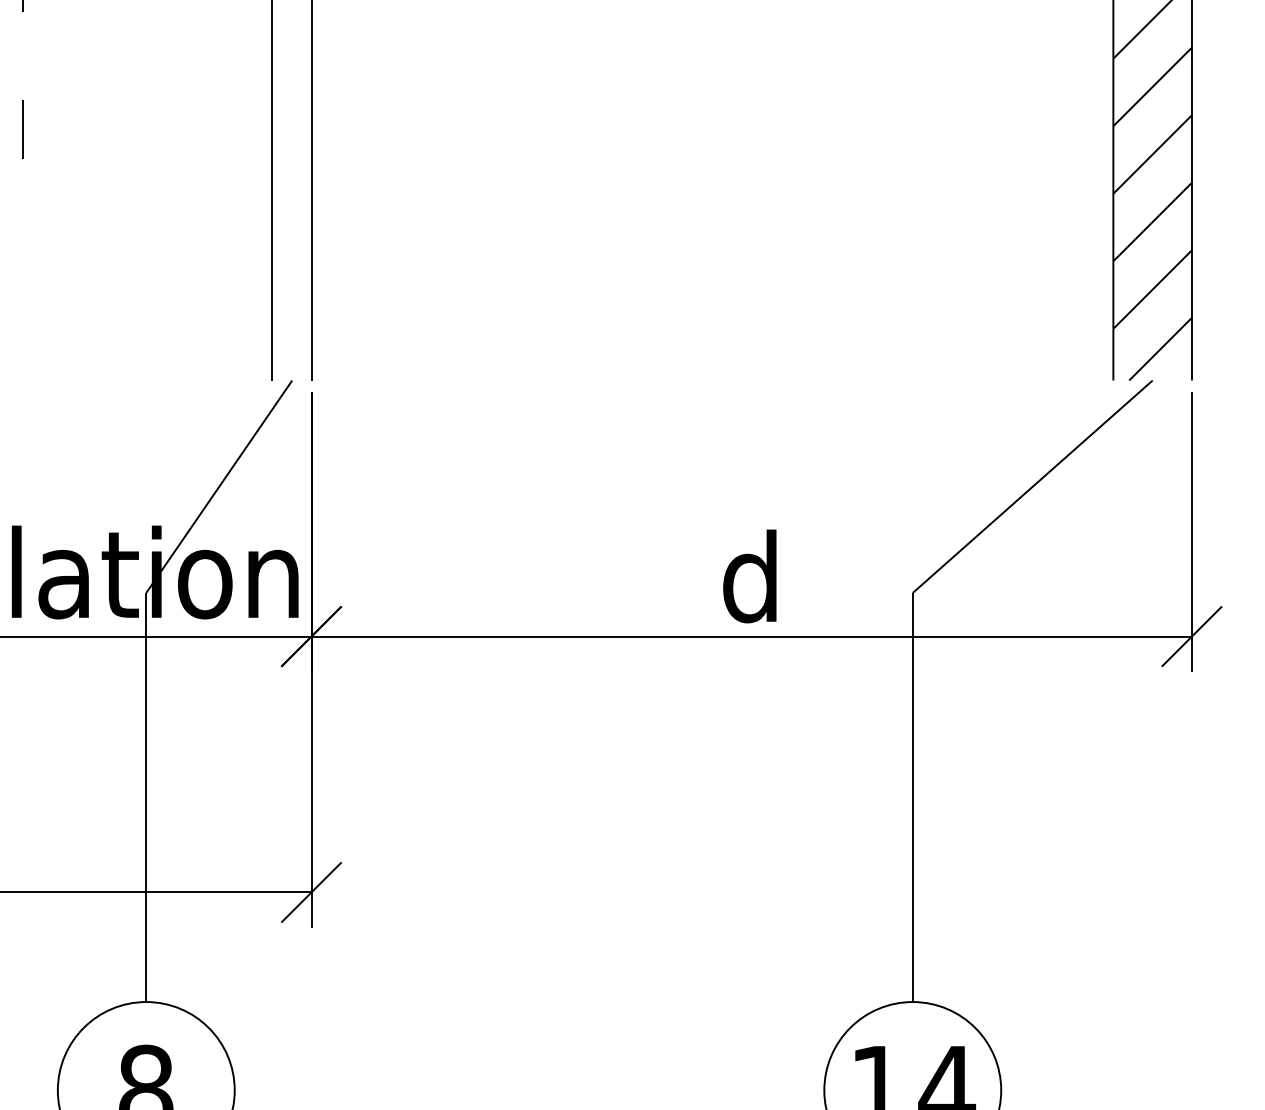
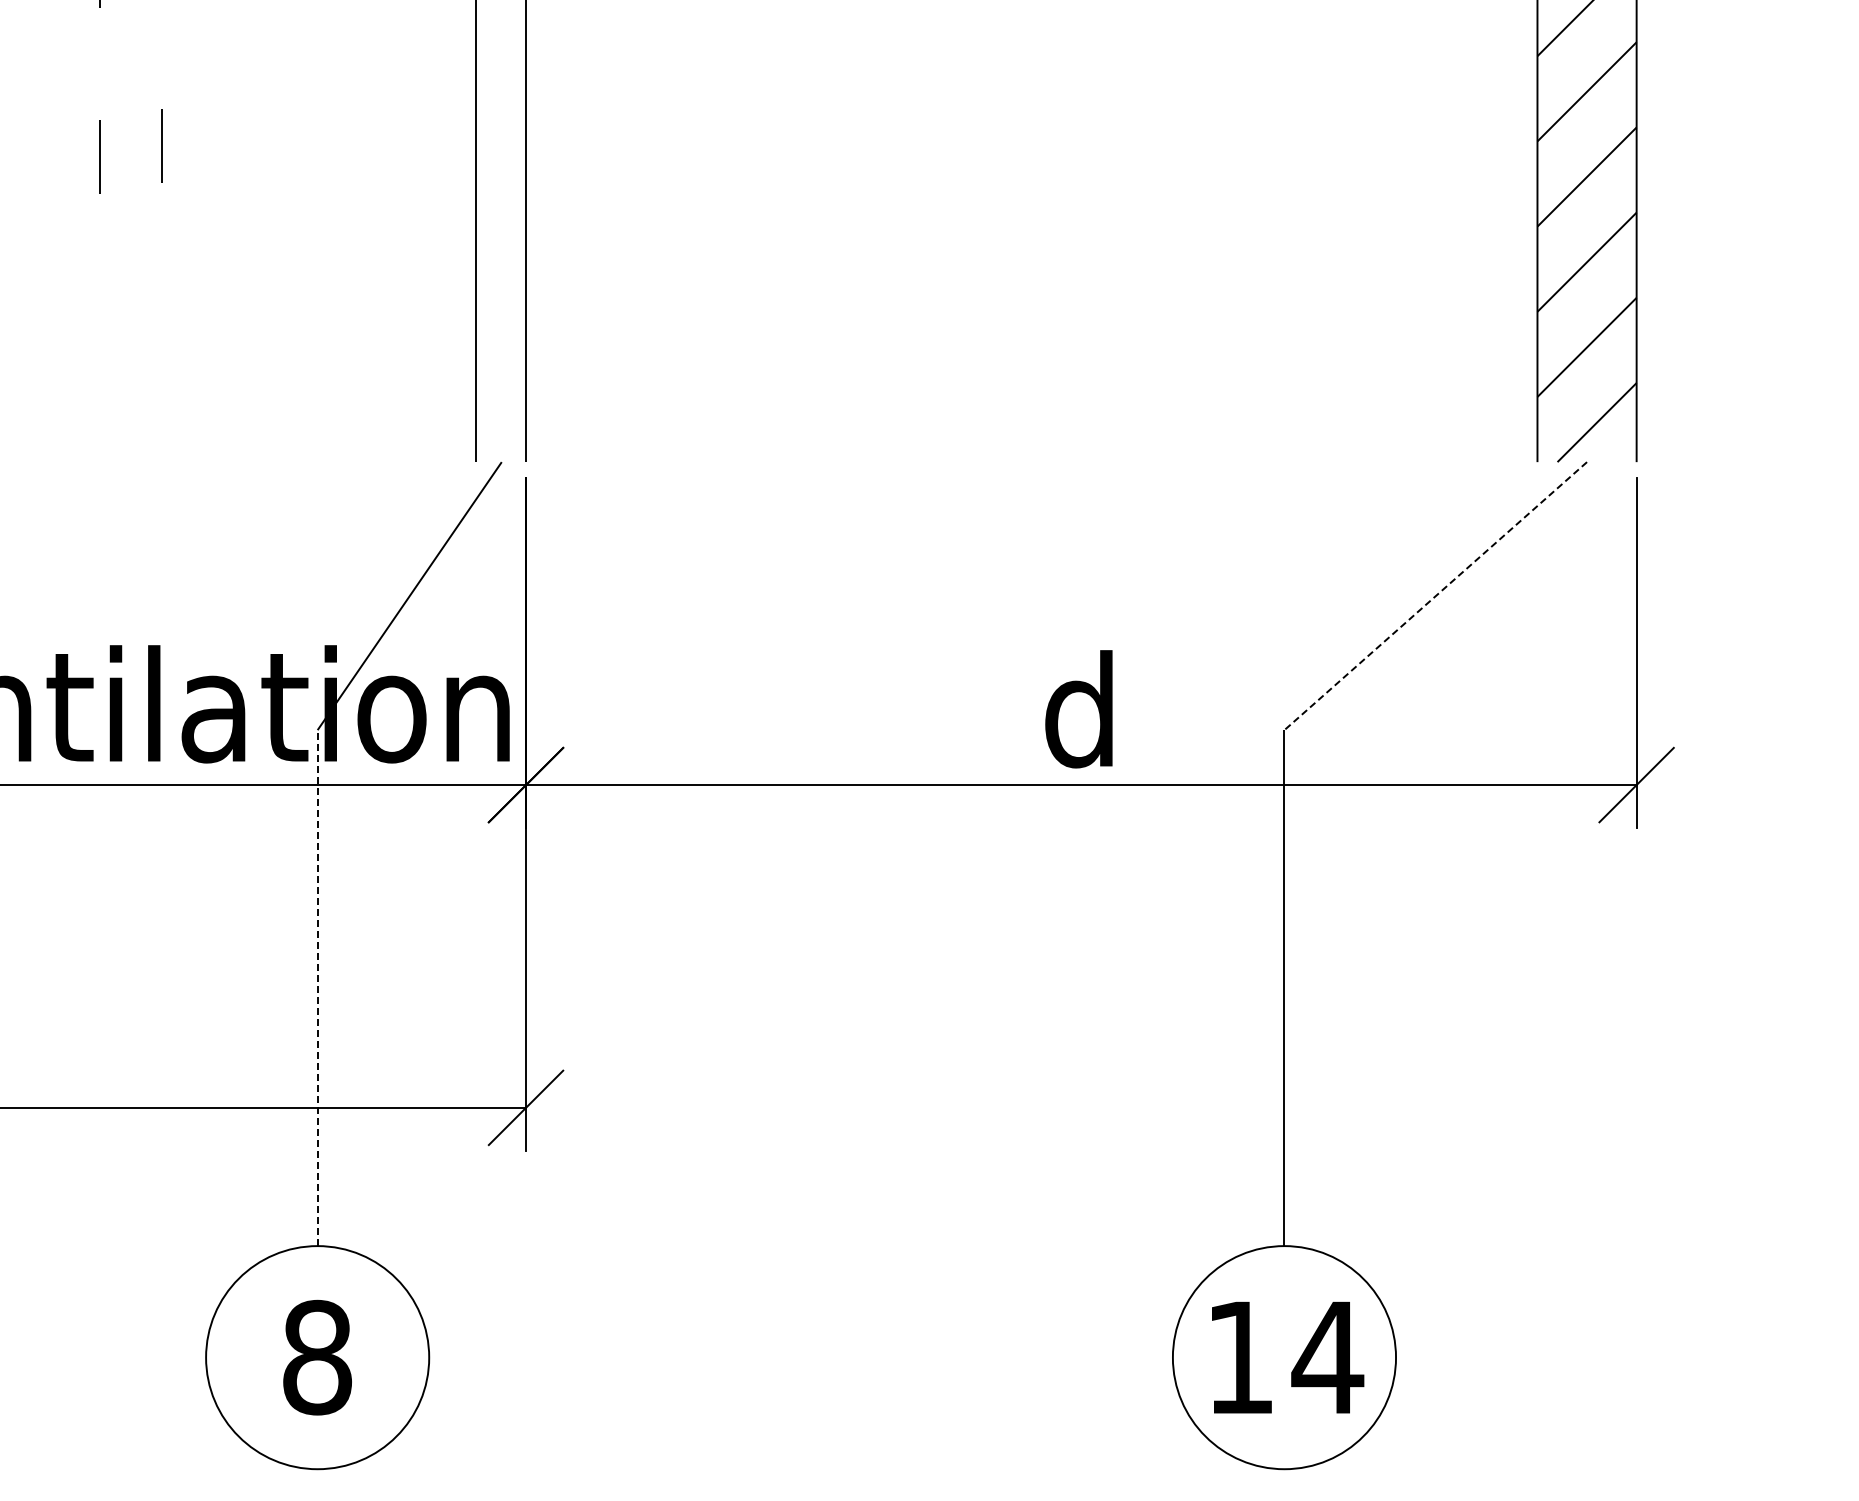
line: (1032, 487) -> (1435, 596), solid -> dashed
line: (146, 797) -> (317, 988), solid -> dashed

